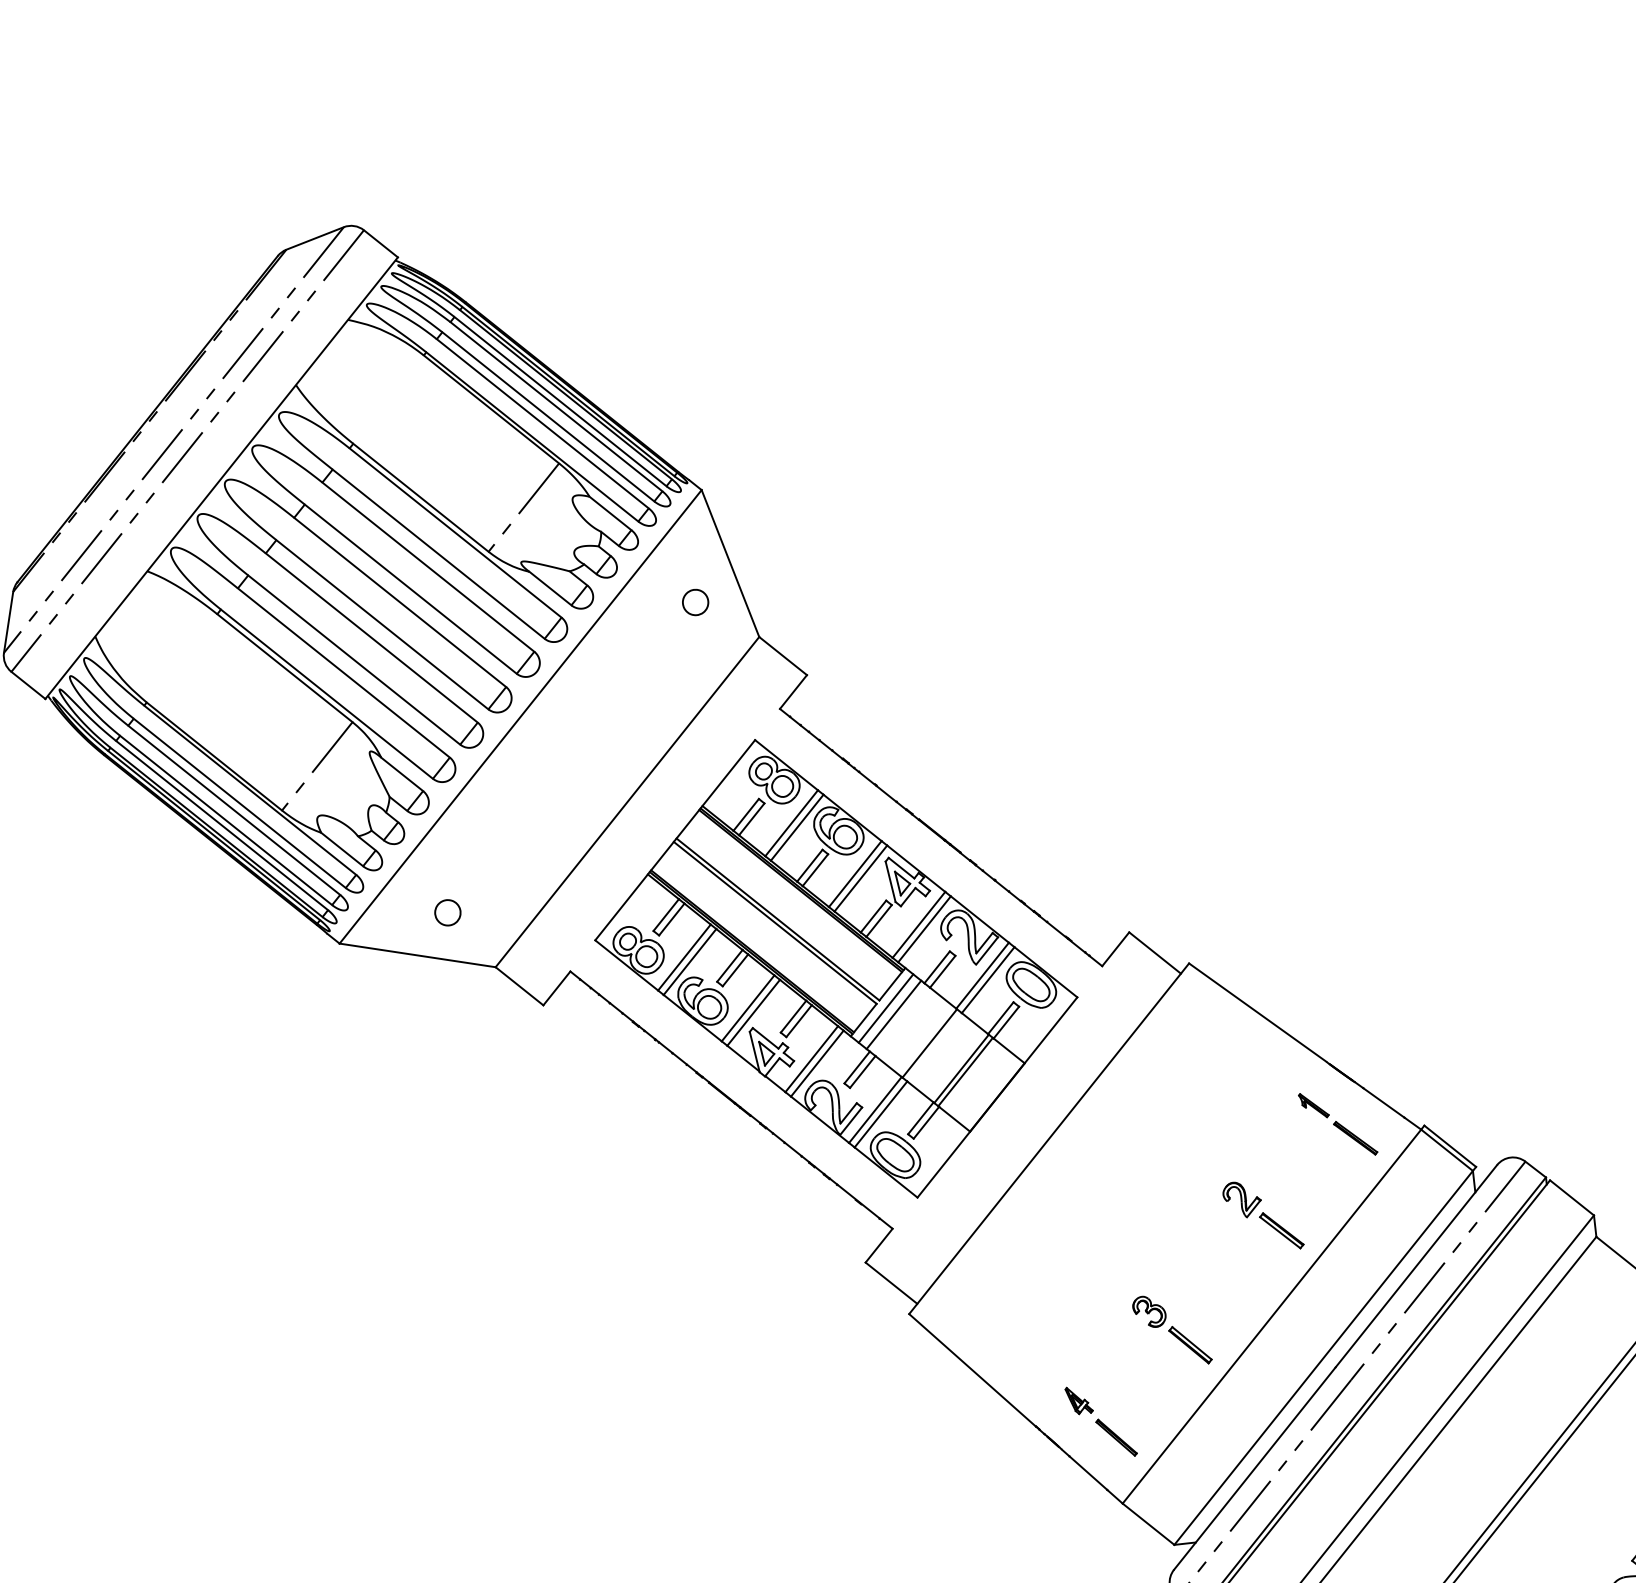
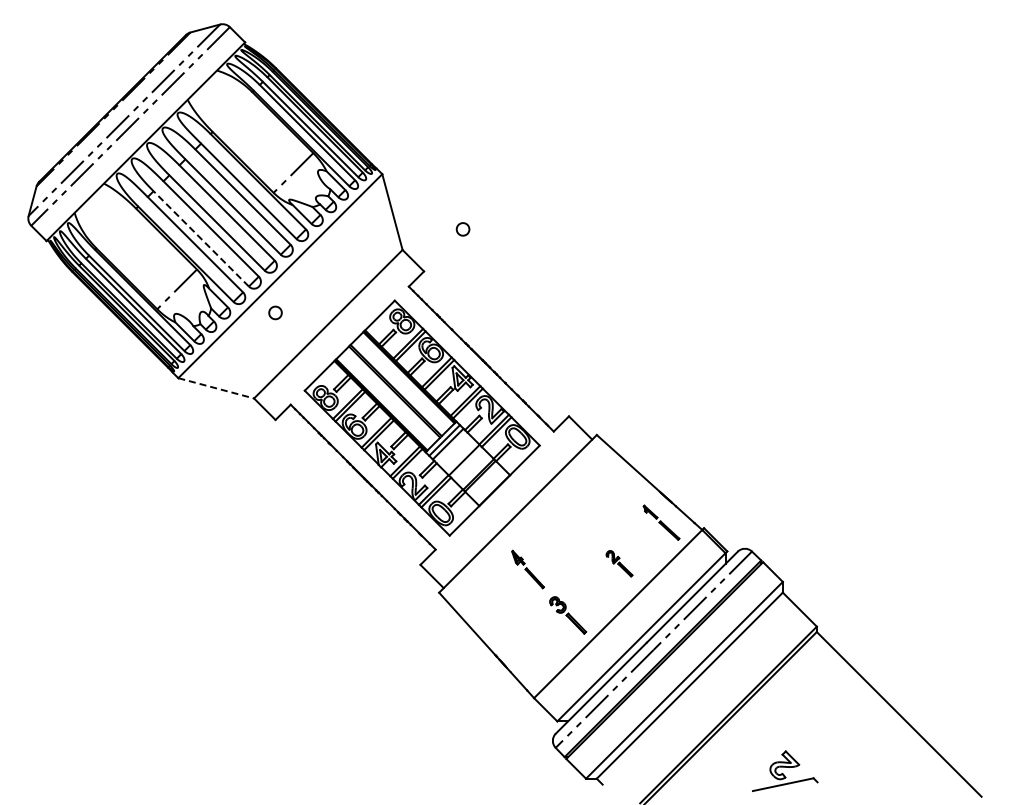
part: (694, 602) -> (462, 229), moved
line: (352, 659) -> (200, 238), solid -> dashed
part: (447, 911) -> (275, 312), moved
line: (418, 955) -> (216, 388), solid -> dashed
part: (1263, 1215) -> (619, 563), size x0.7
part: (1100, 1421) -> (527, 569), moved

